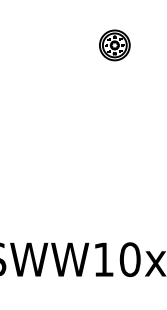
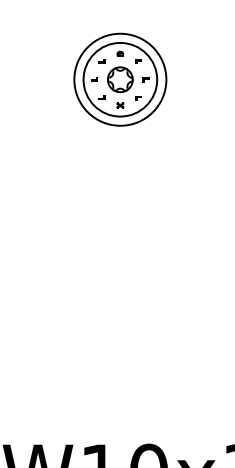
part: (114, 45) -> (119, 79), size x1.67

